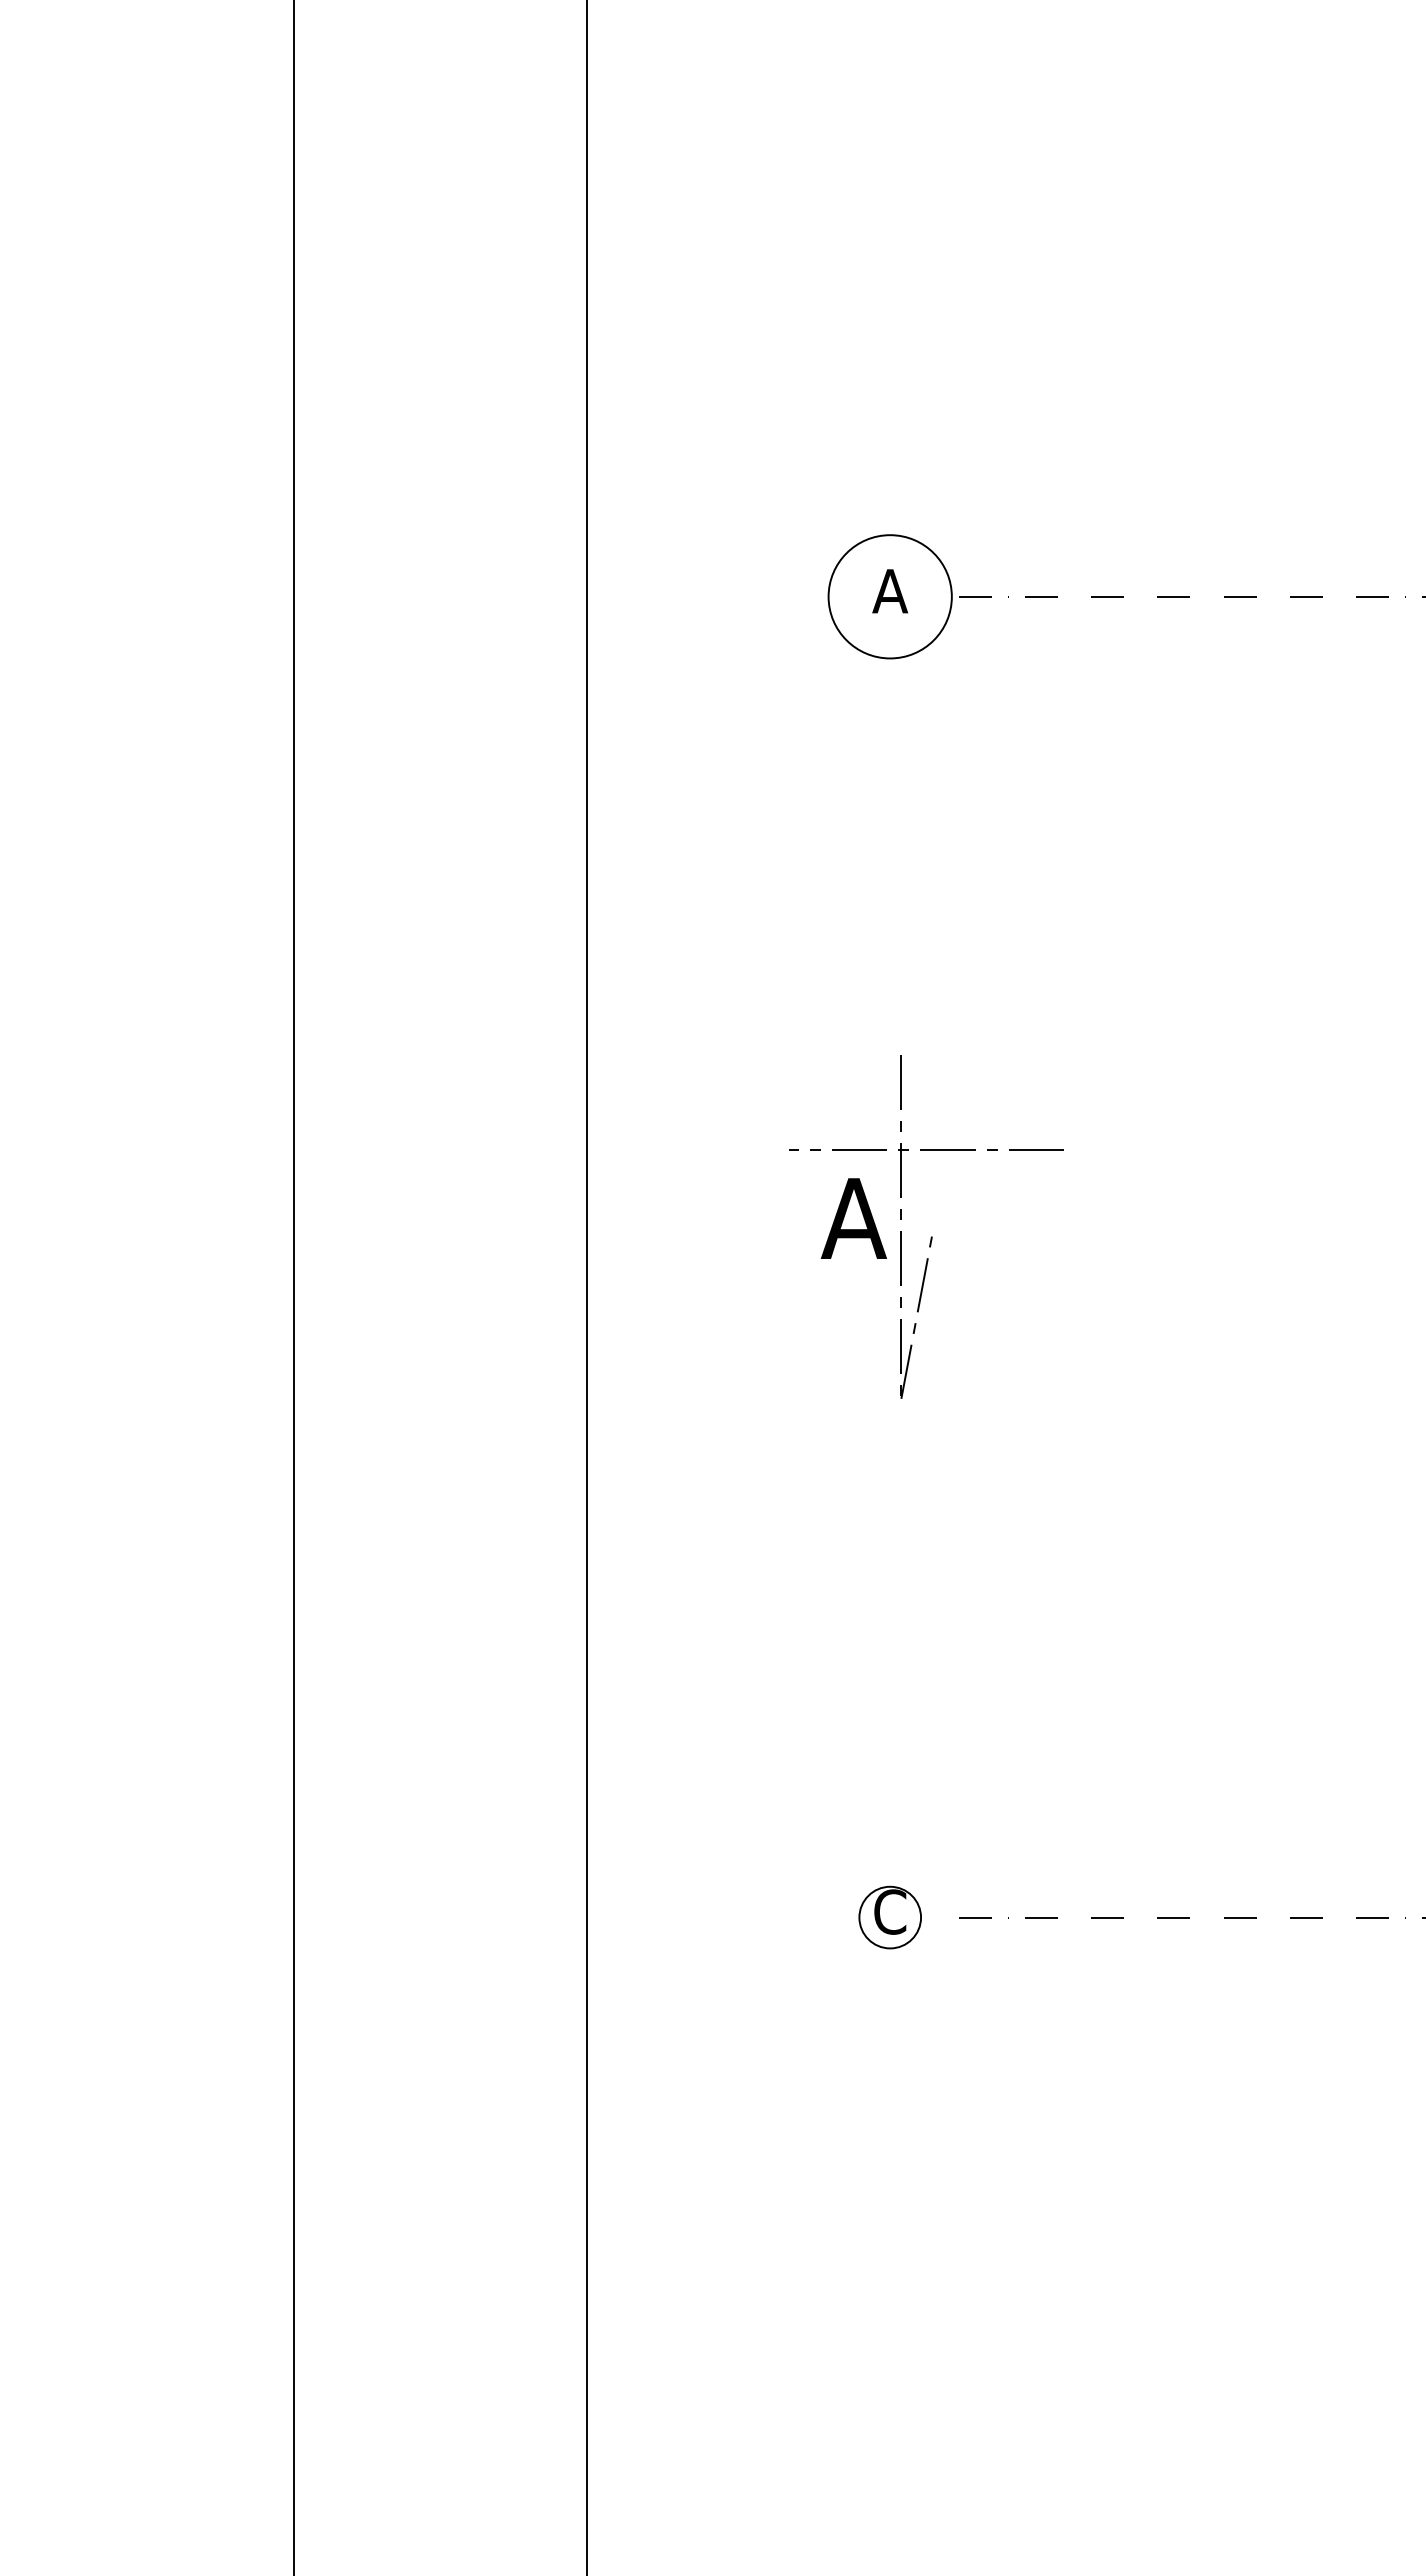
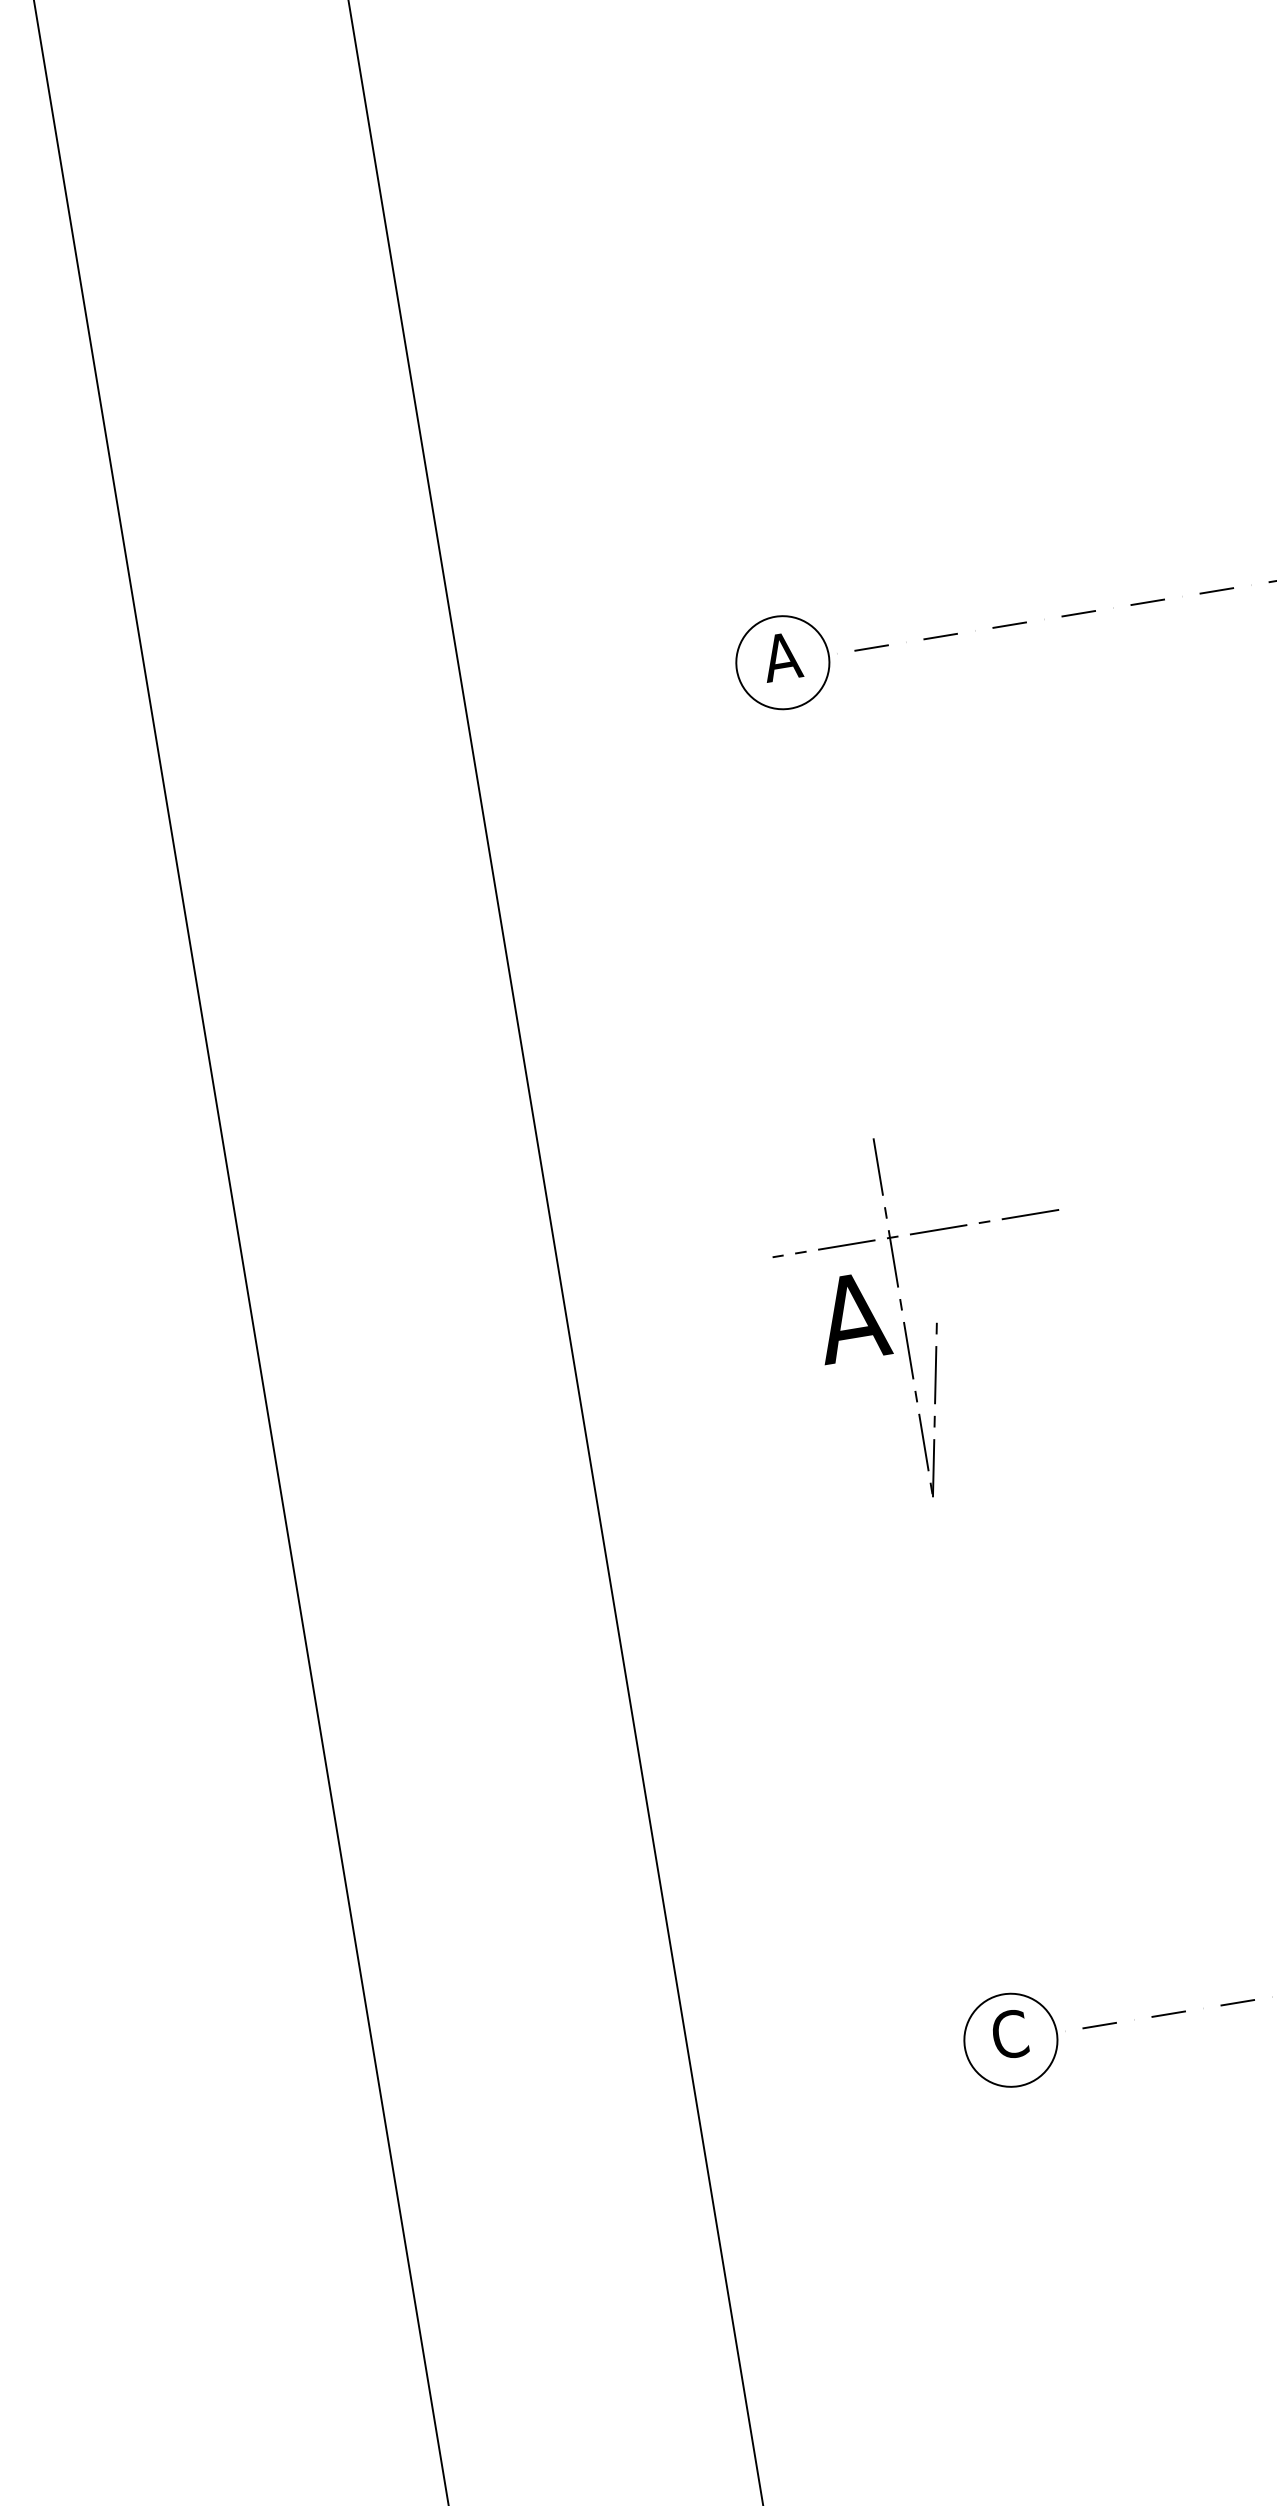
circle: (890, 596) -> (783, 662), size x0.71
circle: (890, 1917) -> (1011, 2040), size x1.43

